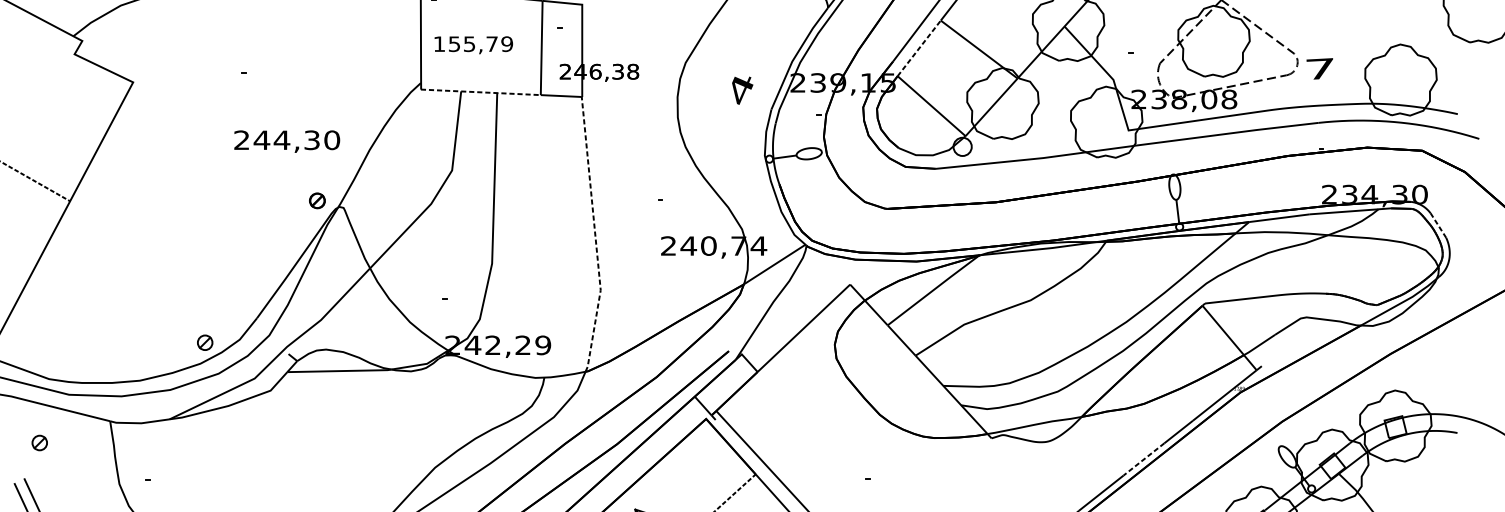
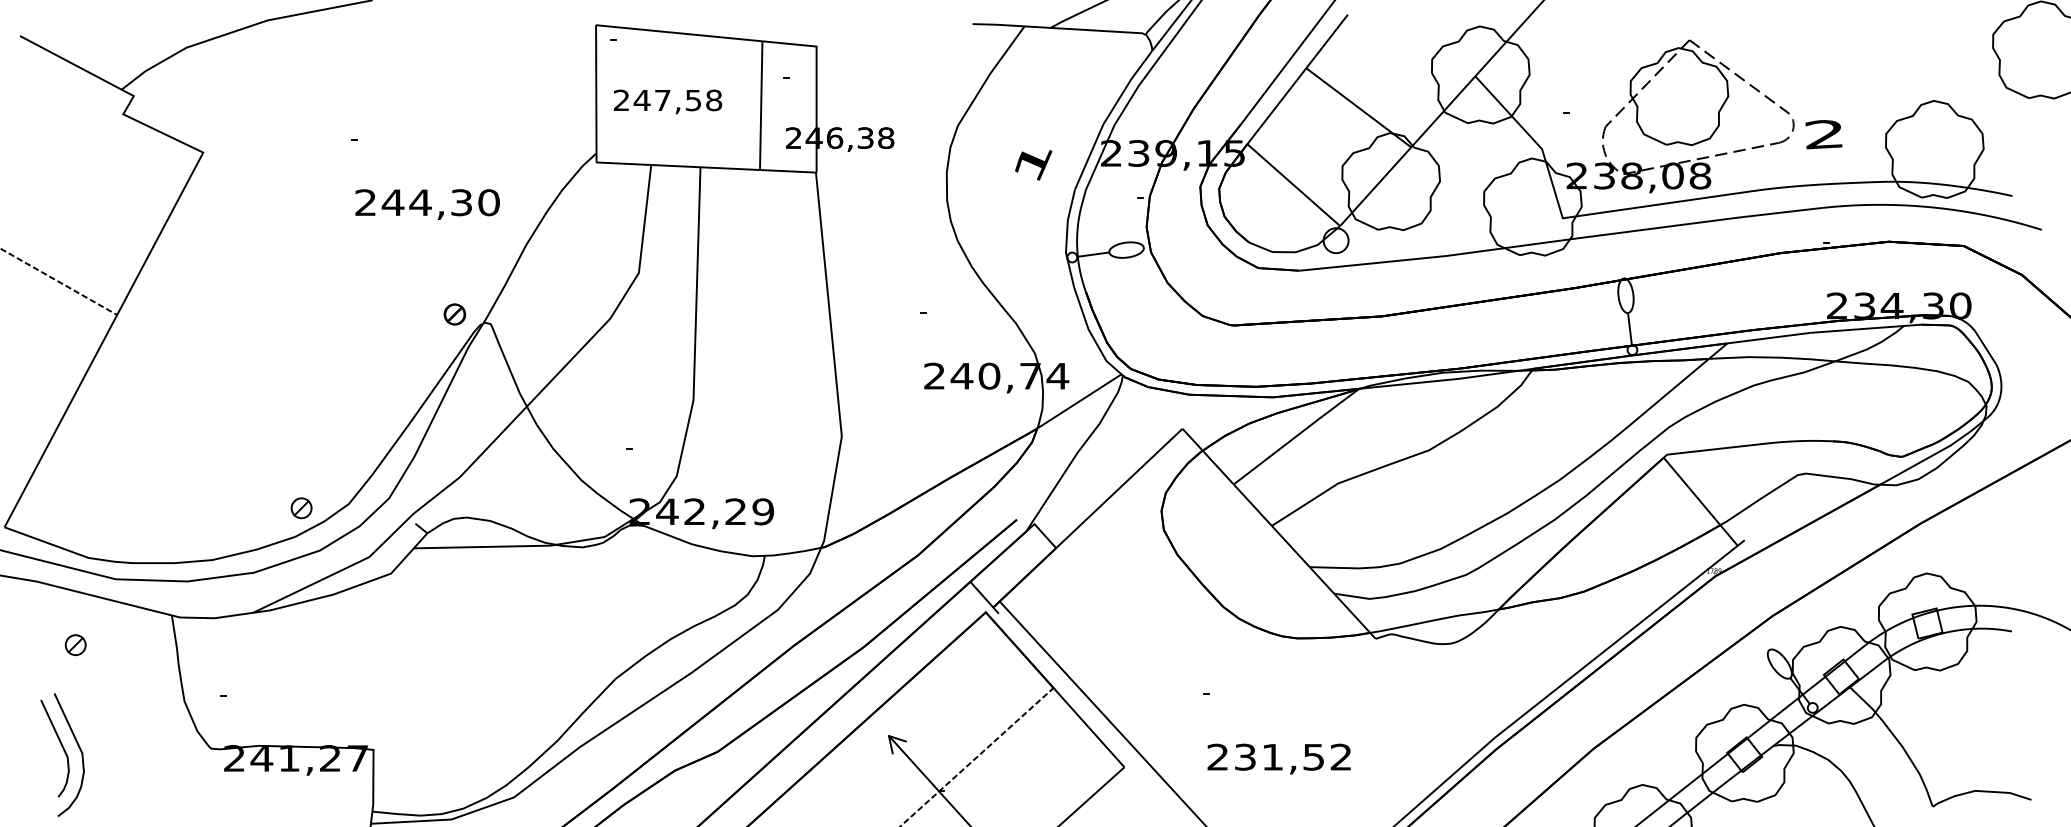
text: (473, 44) -> (667, 100), 155,79 -> 247,58
line: (919, 47) -> (1277, 105), dashed -> solid
text: (1319, 69) -> (1823, 134), 7 -> 2
text: (741, 90) -> (1033, 163), 4 -> 1
line: (481, 92) -> (678, 166), dashed -> solid
text: (287, 141) -> (427, 204), moved
line: (1438, 225) -> (1985, 348), dashed -> solid
line: (595, 236) -> (834, 362), dashed -> solid
line: (1143, 459) -> (1583, 667), dashed -> solid

